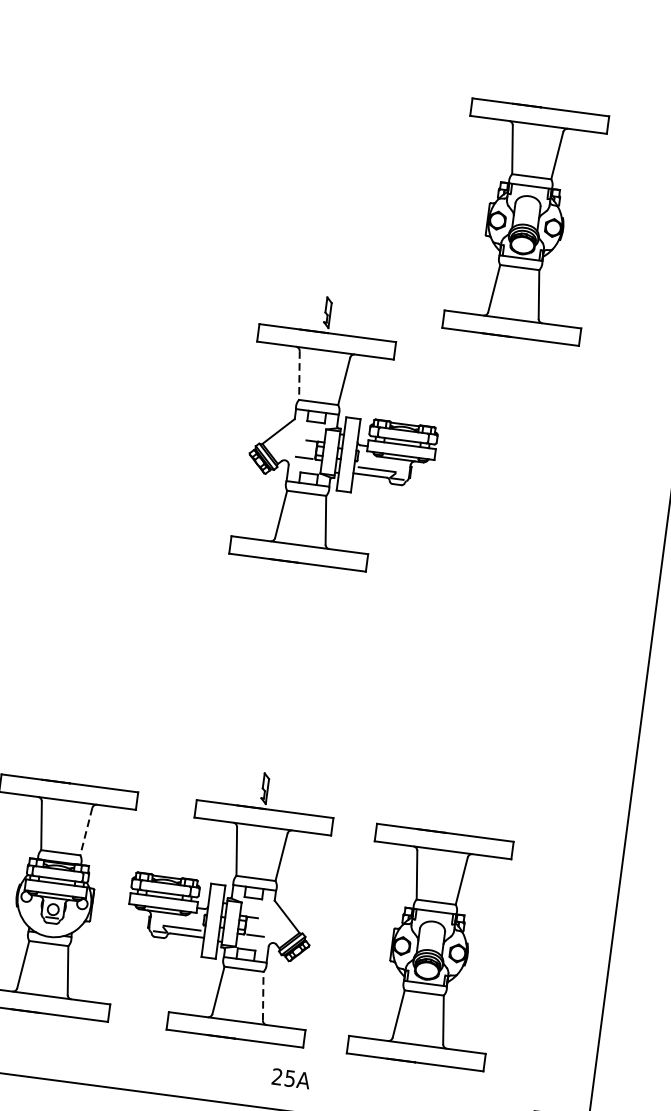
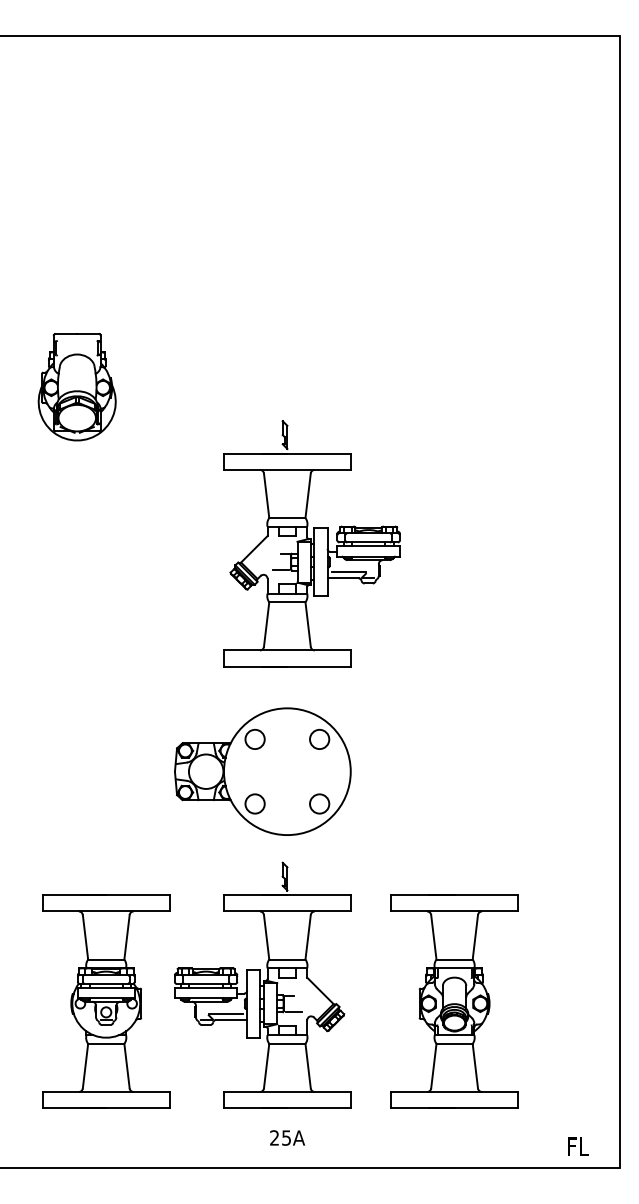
part: (525, 221) -> (454, 328), removed
part: (109, 231) -> (76, 387), added
line: (299, 376) -> (266, 496), dashed -> solid
part: (255, 672) -> (262, 771), added
line: (85, 831) -> (126, 937), dashed -> solid
line: (263, 995) -> (308, 1065), dashed -> solid
text: (291, 1078) -> (287, 1137), moved

